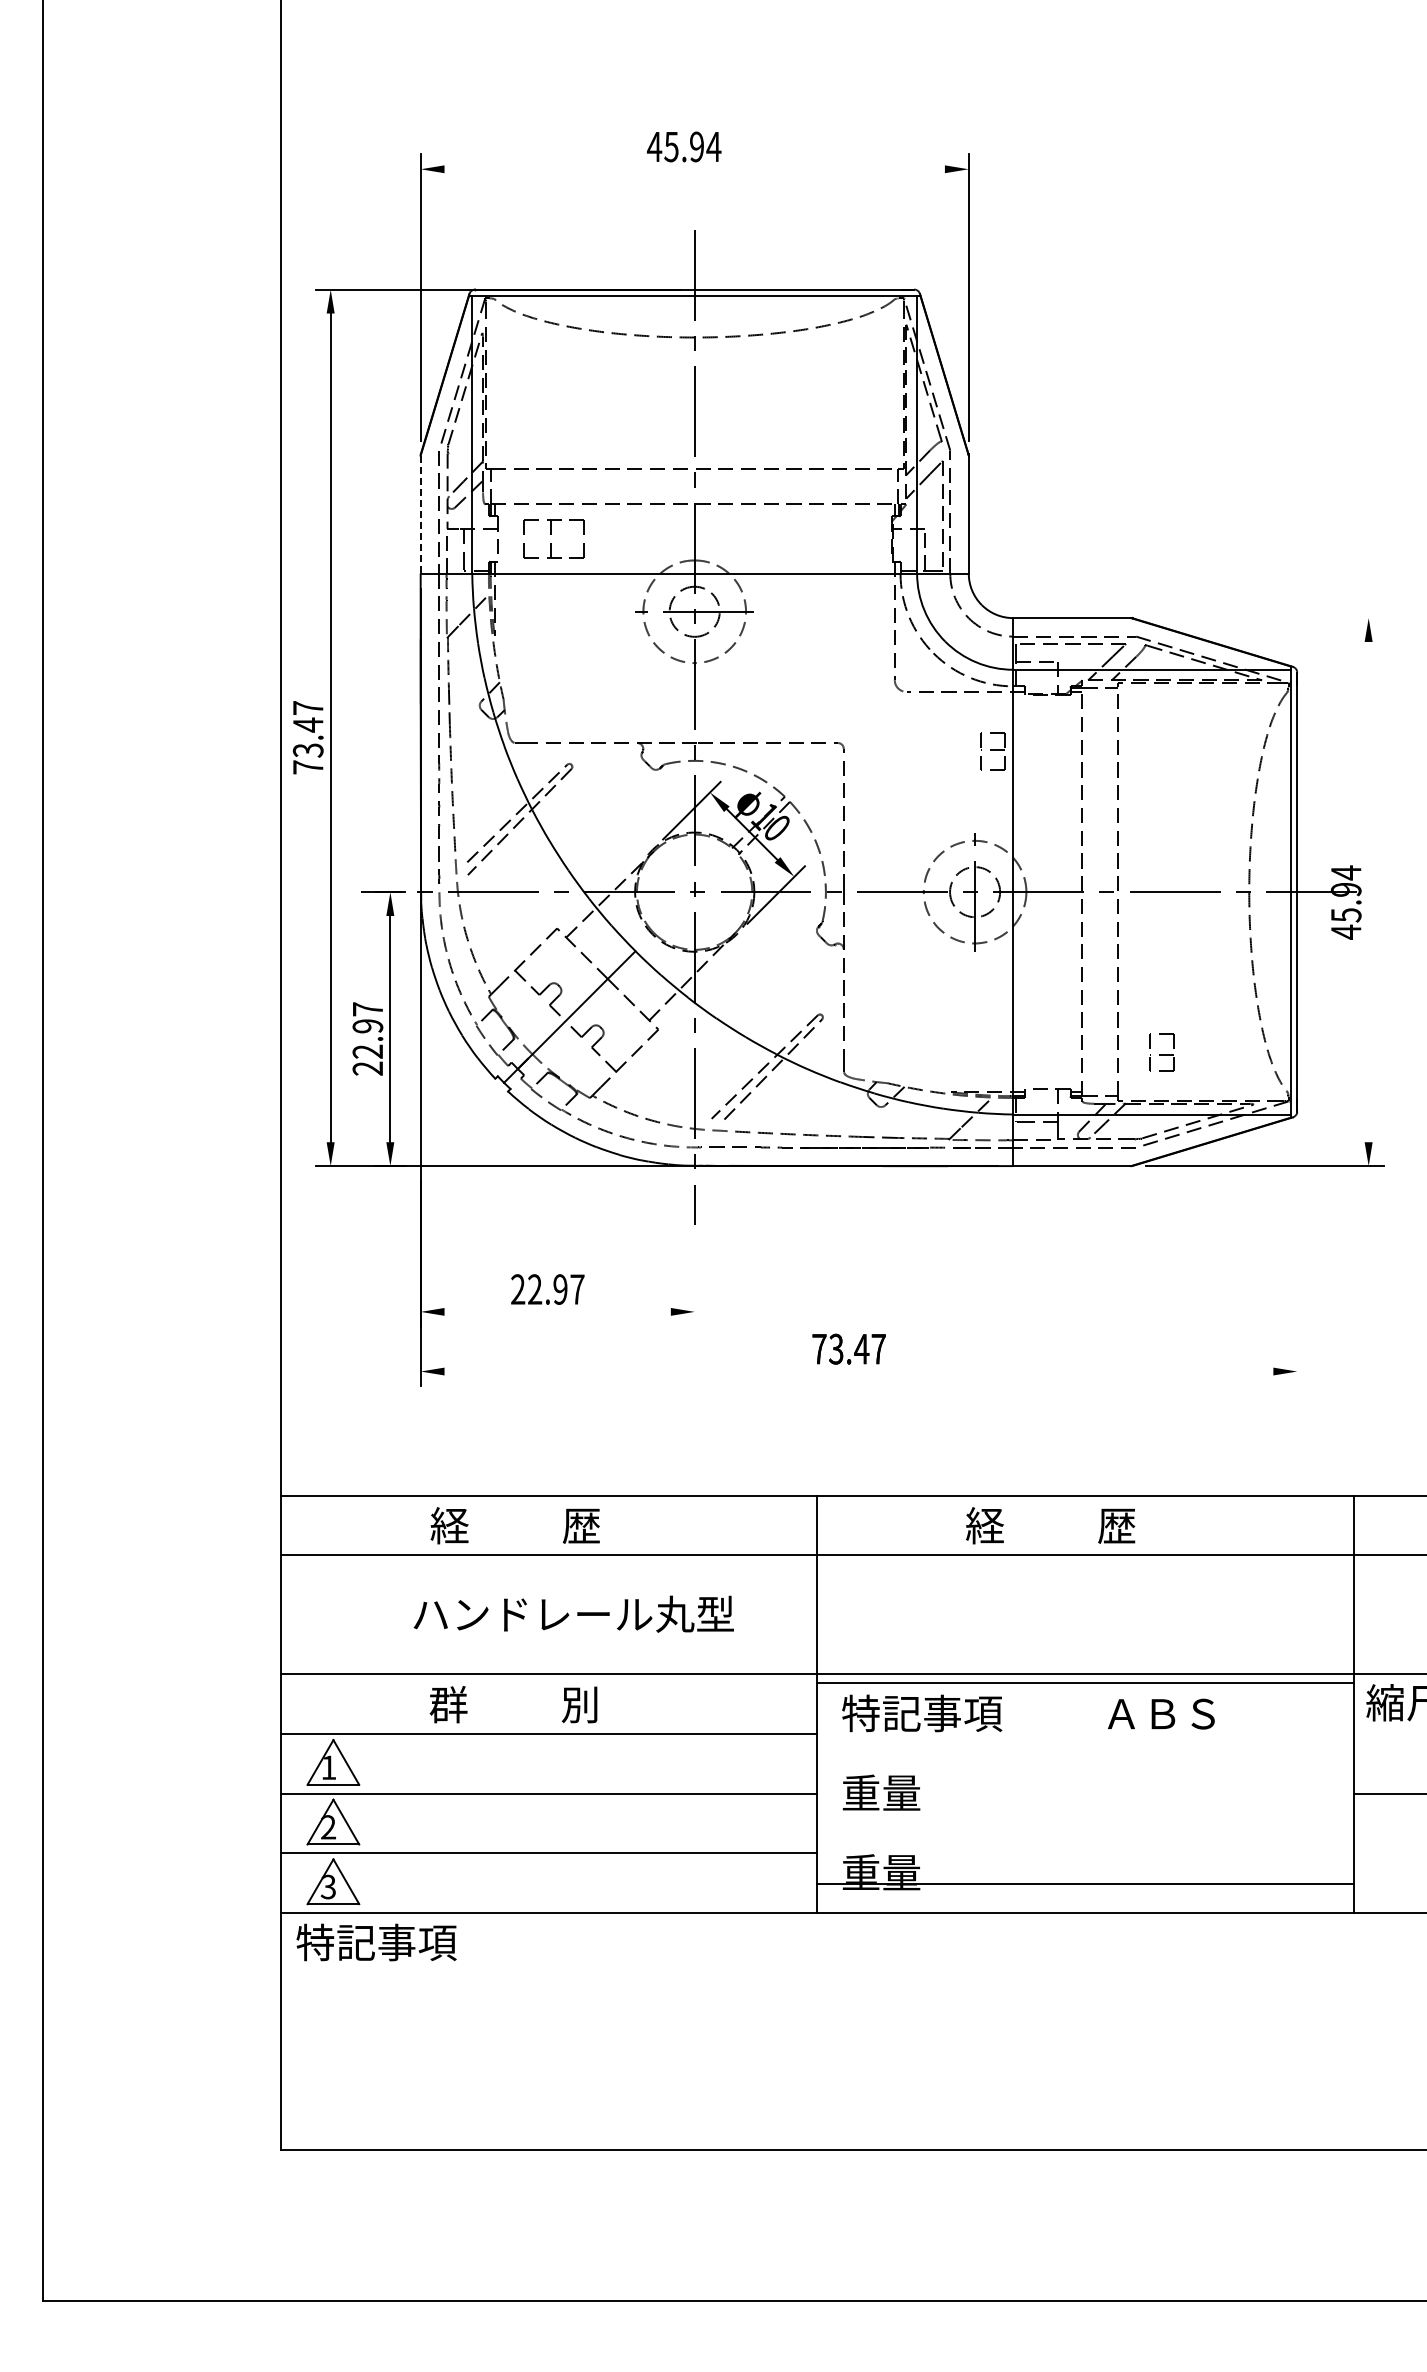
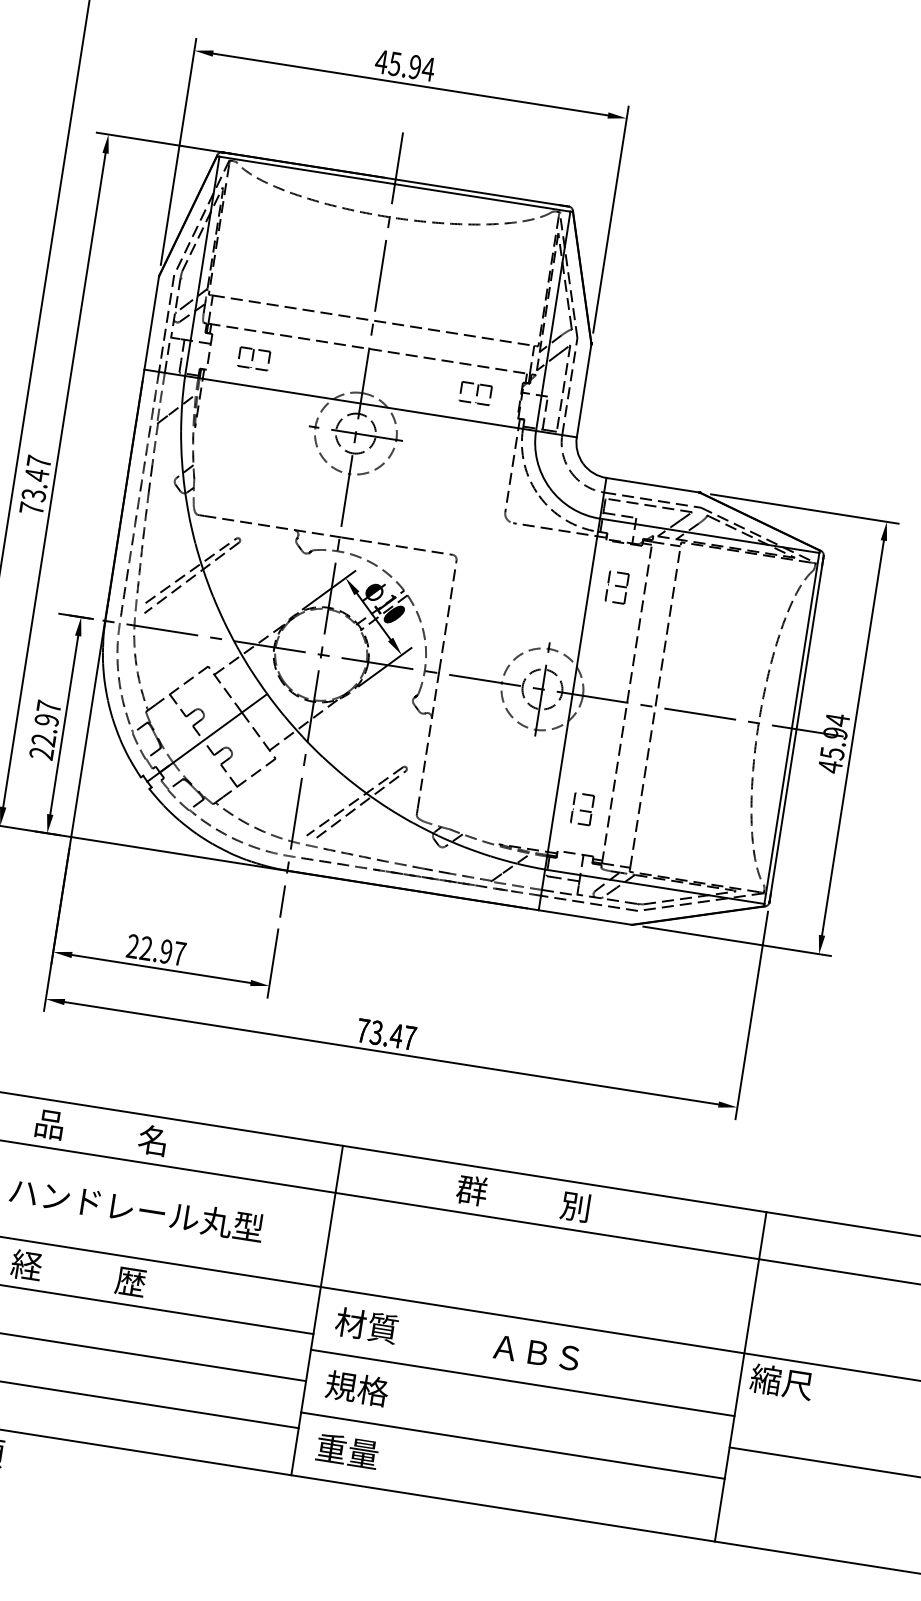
line: (694, 169) -> (410, 84), added
line: (420, 514) -> (151, 322), dashed -> solid
part: (553, 538) -> (253, 358), size x0.62
part: (834, 538) -> (475, 393), added
line: (1264, 618) -> (804, 509), added
part: (992, 751) -> (616, 587), moved
line: (1368, 891) -> (852, 737), added
part: (1161, 1052) -> (582, 809), moved
line: (1297, 1254) -> (752, 1015), added
line: (694, 1283) -> (272, 963), added
line: (557, 1311) -> (161, 968), added
line: (858, 1371) -> (391, 1053), added
text: (514, 1525) -> (100, 1132), 経          歴 -> 品          名
text: (1050, 1525) -> (523, 1198), 経          歴 -> 群          別
line: (1084, 1683) -> (522, 1383), moved
text: (513, 1704) -> (77, 1273), 群          別 -> 経          歴
text: (922, 1713) -> (399, 1330), 特記事項 -> 材質
text: (1161, 1713) -> (536, 1352), moved
text: (881, 1792) -> (357, 1388), 重量 -> 規格
line: (1084, 1883) -> (512, 1445), moved

